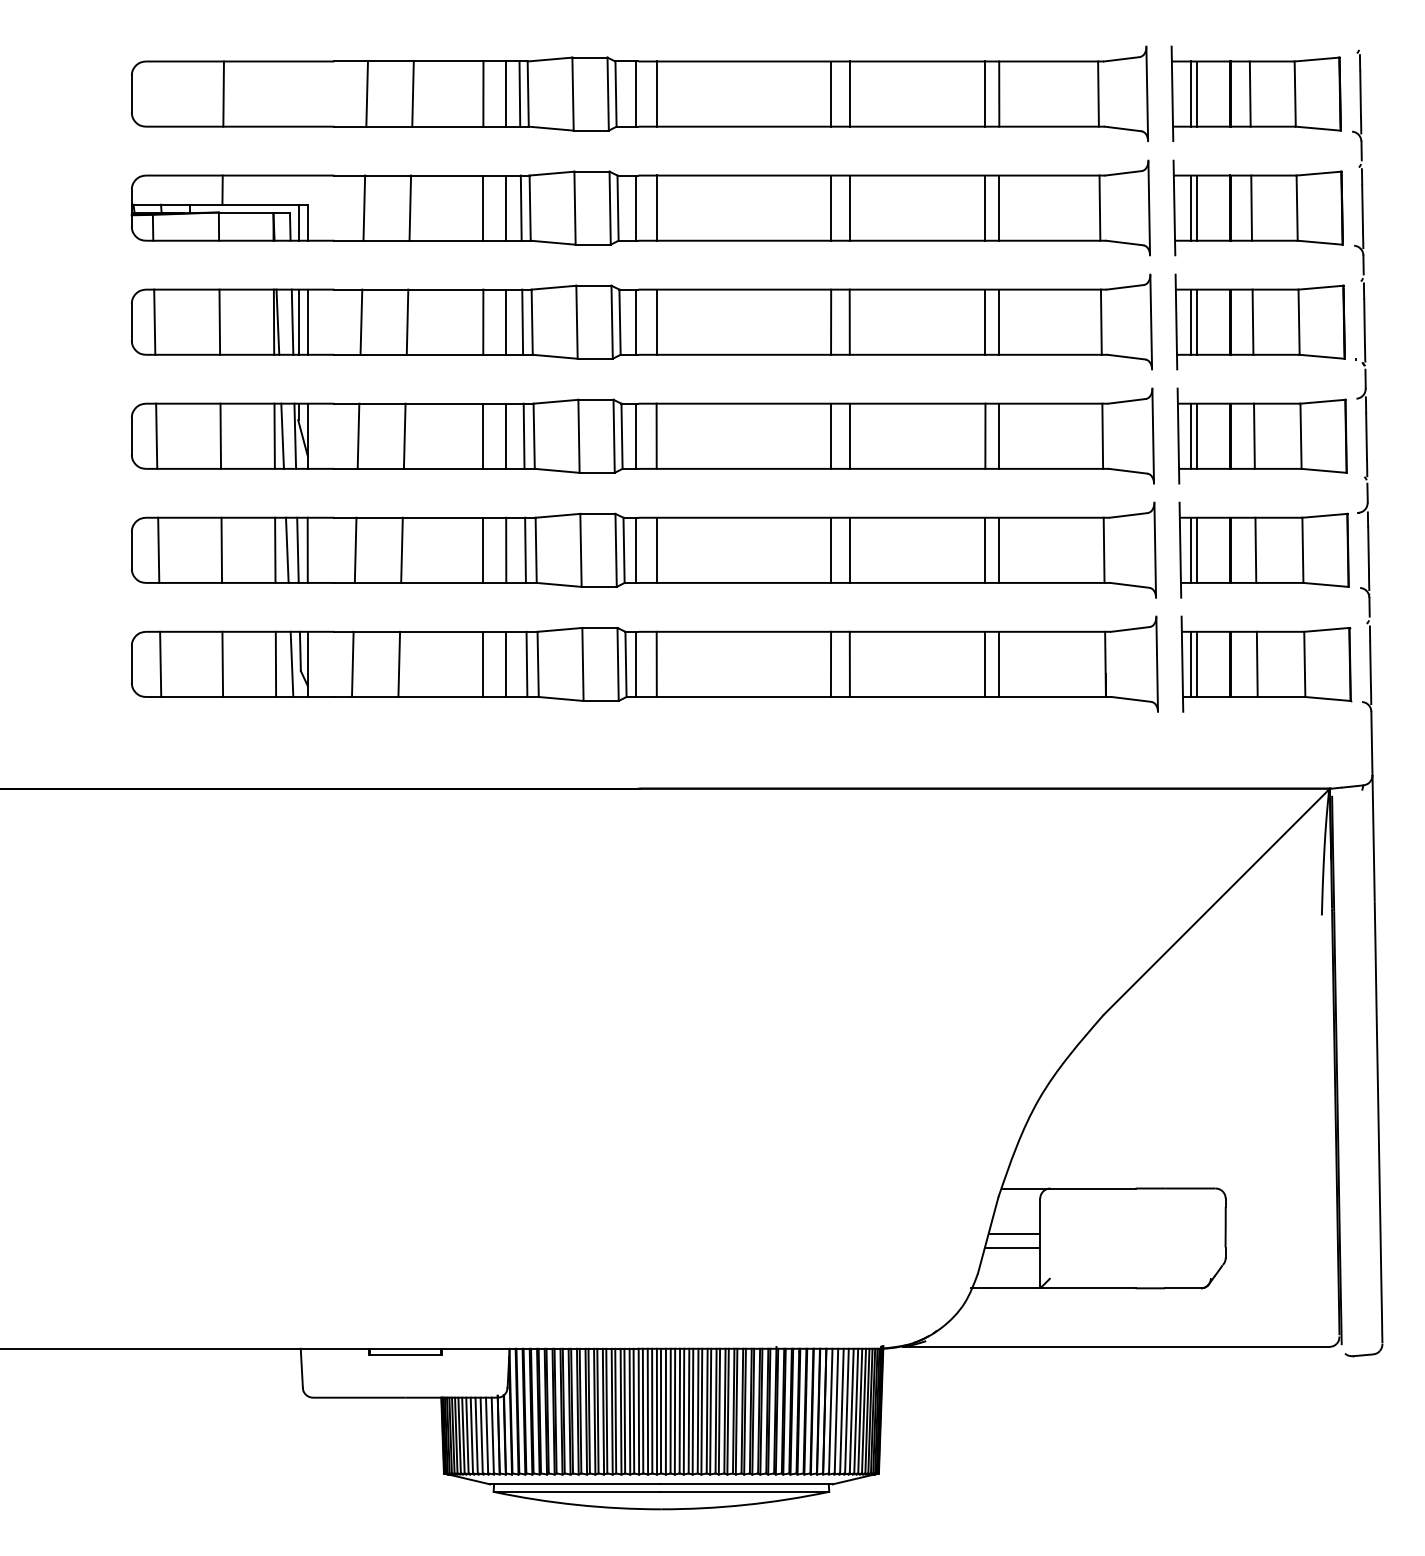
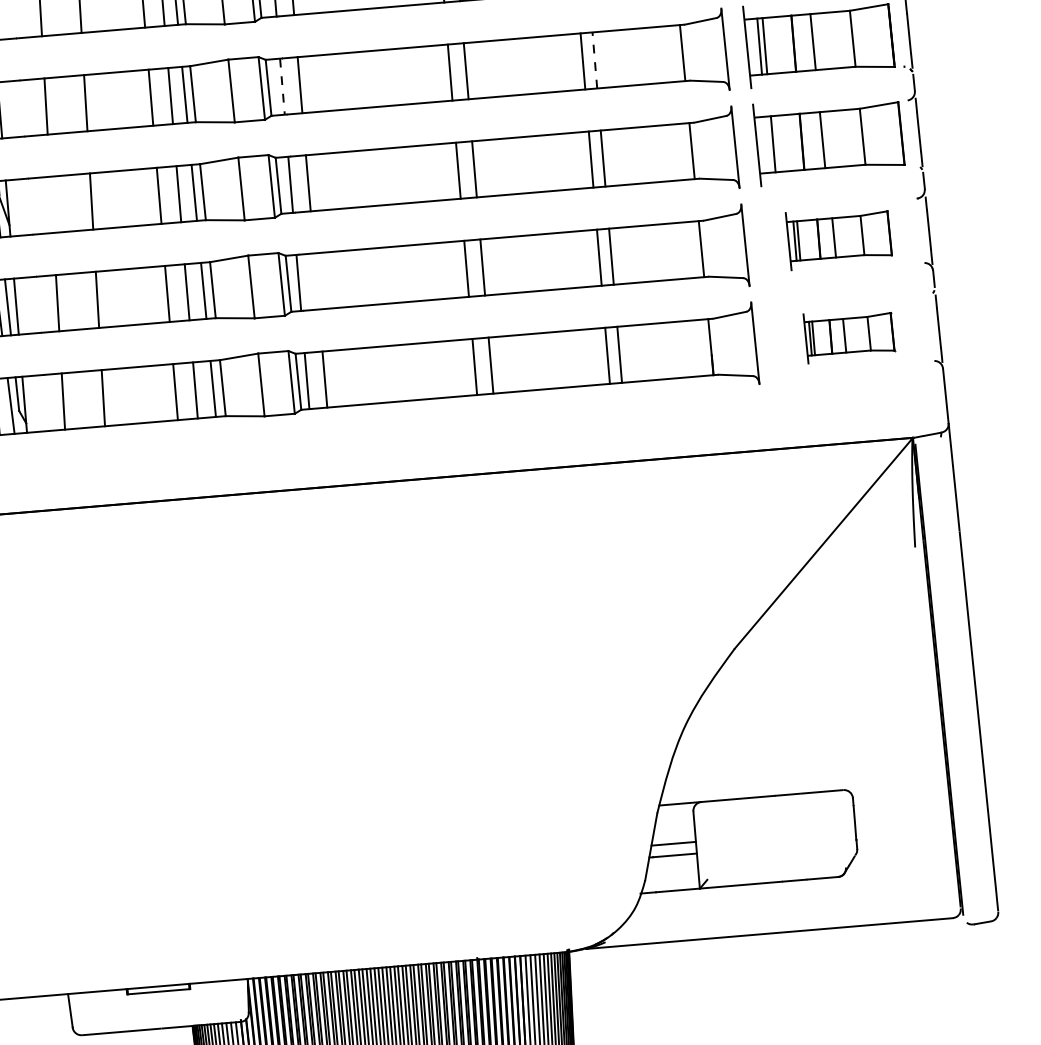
line: (636, 322) -> (282, 86), solid -> dashed
line: (999, 322) -> (595, 60), solid -> dashed
line: (358, 435) -> (51, 204), removed
line: (1190, 435) -> (767, 144), removed
line: (656, 549) -> (316, 280), removed
part: (1263, 549) -> (838, 236), size x0.7
part: (1266, 663) -> (849, 334), size x0.6

